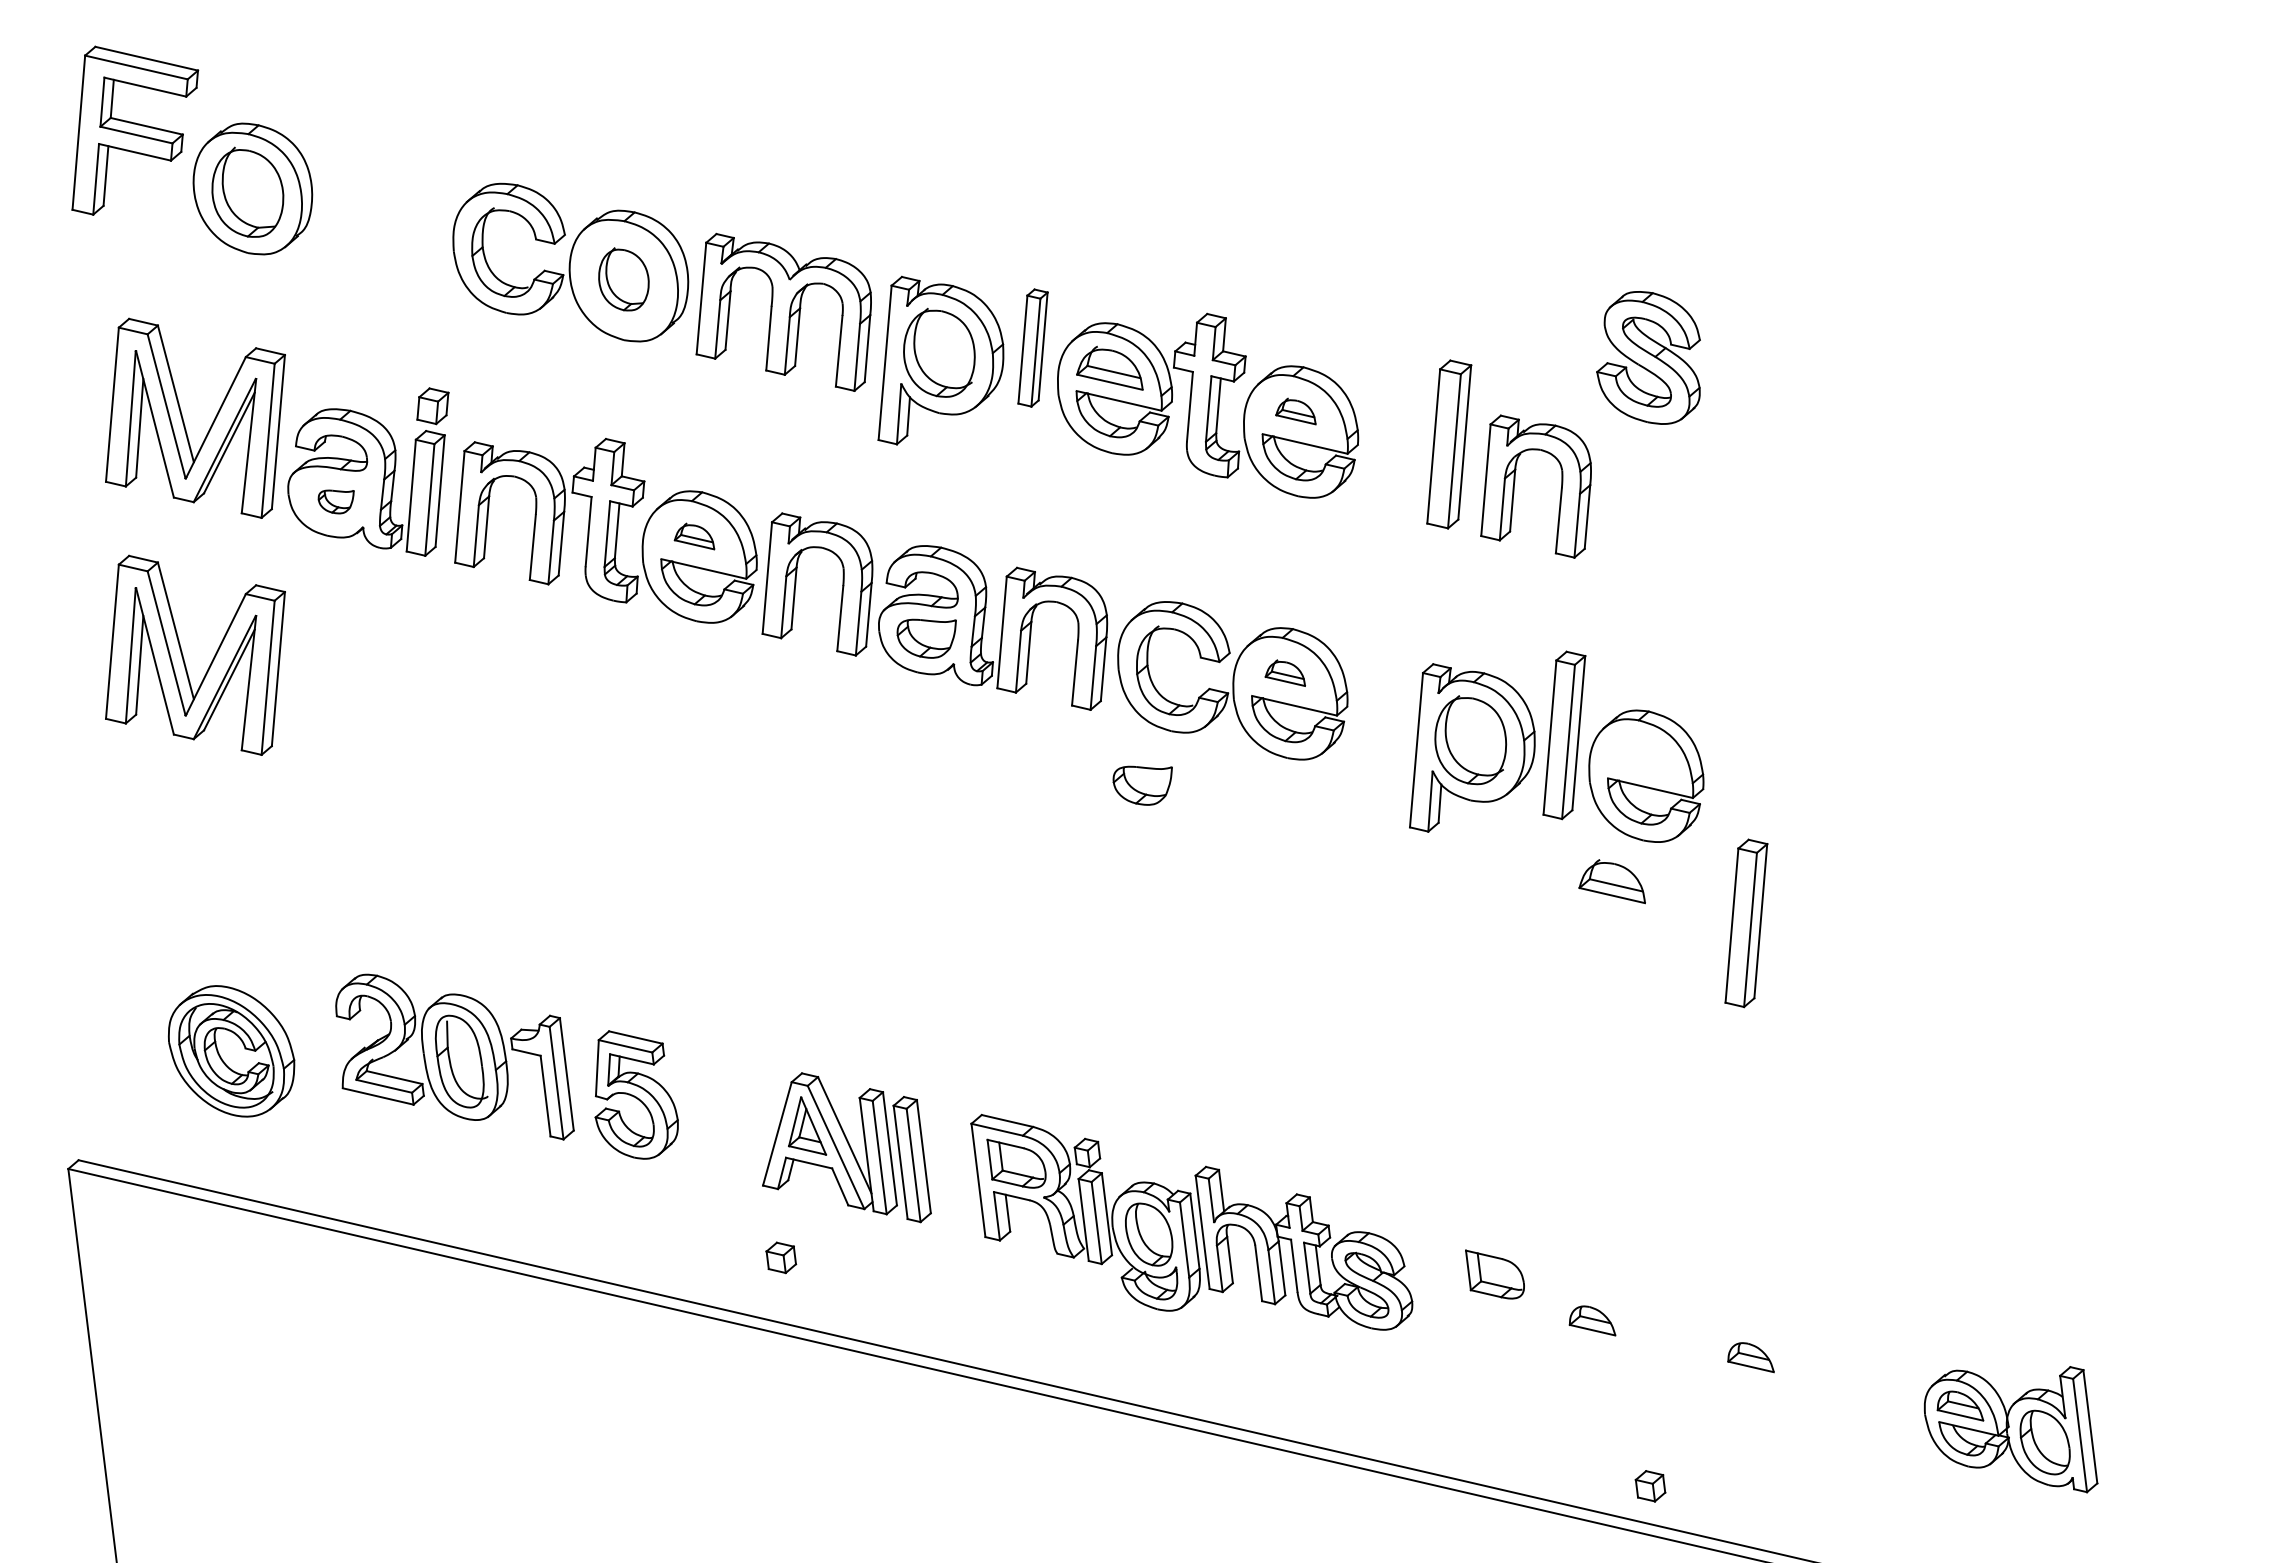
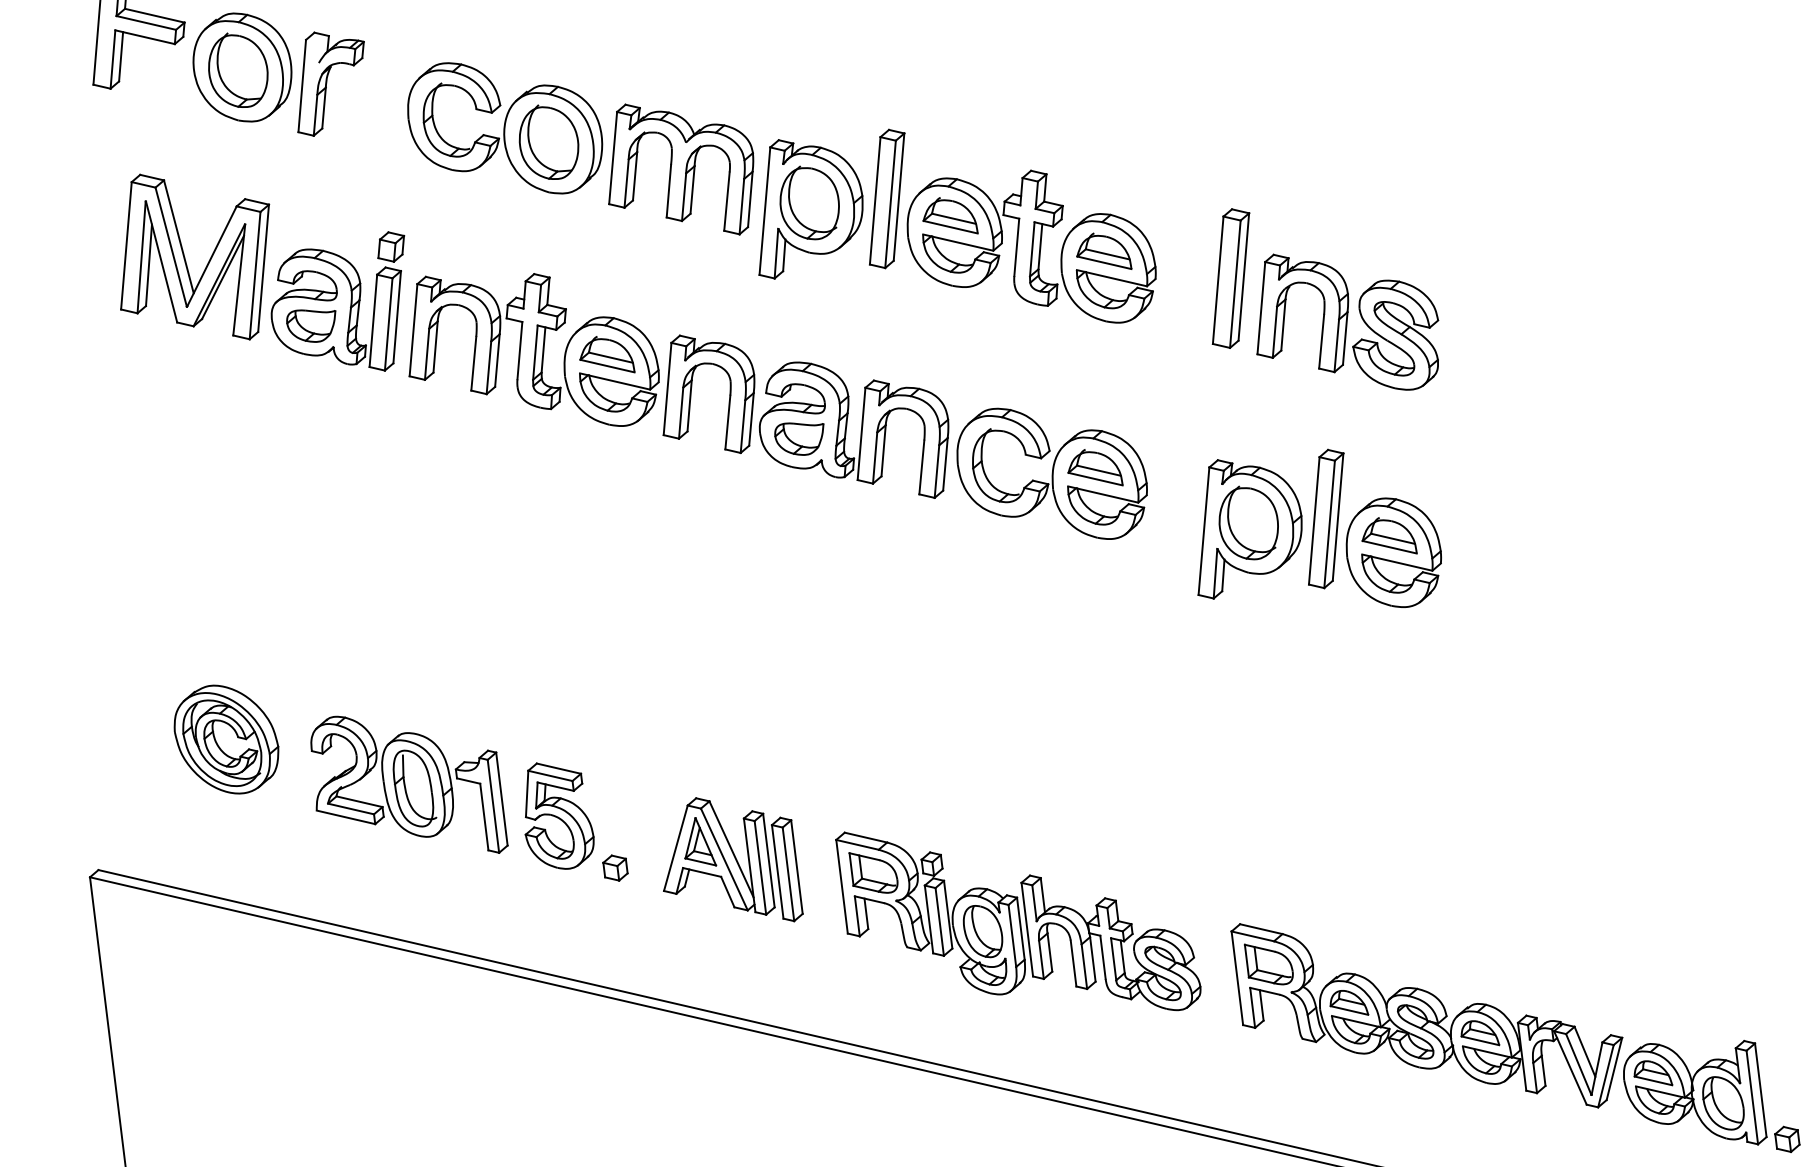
part: (359, 208) -> (330, 83), added
part: (623, 278) -> (548, 141), size x1.43
part: (1032, 347) -> (886, 198), size x1.43
part: (1648, 357) -> (1395, 334), moved
part: (1295, 411) -> (1103, 251), size x1.67
part: (336, 501) -> (311, 325), size x1.67
part: (694, 536) -> (607, 354), size x1.67
part: (184, 658) -> (185, 455), removed
part: (1285, 672) -> (1095, 467), size x1.67
part: (1142, 785) -> (977, 560), removed
part: (1611, 881) -> (1389, 535), moved
part: (1746, 923) -> (1476, 674), removed
part: (231, 1051) -> (226, 739), moved
part: (781, 1257) -> (615, 867), moved
part: (1685, 1336) -> (1426, 1015), added
part: (1650, 1486) -> (1787, 1139), moved

